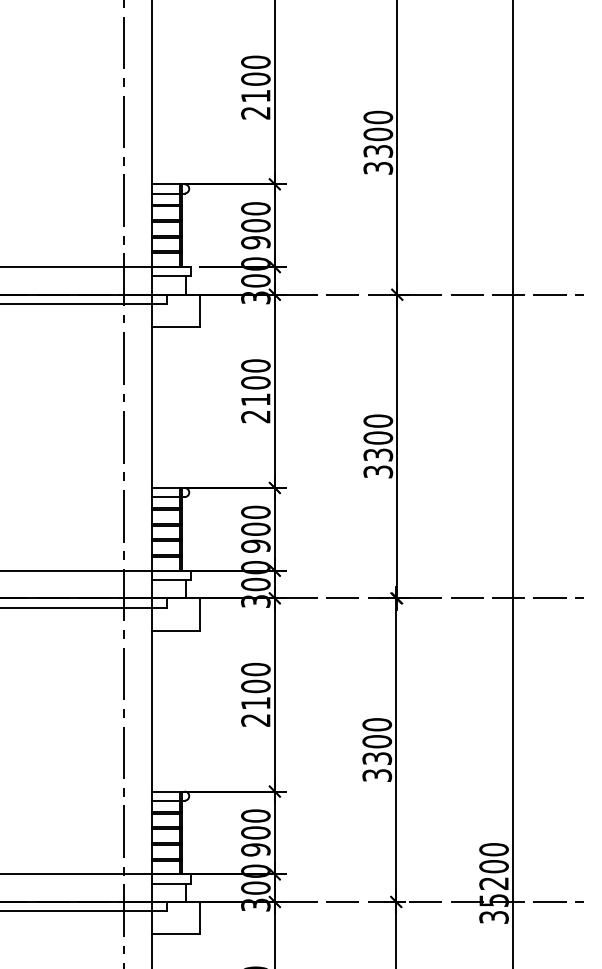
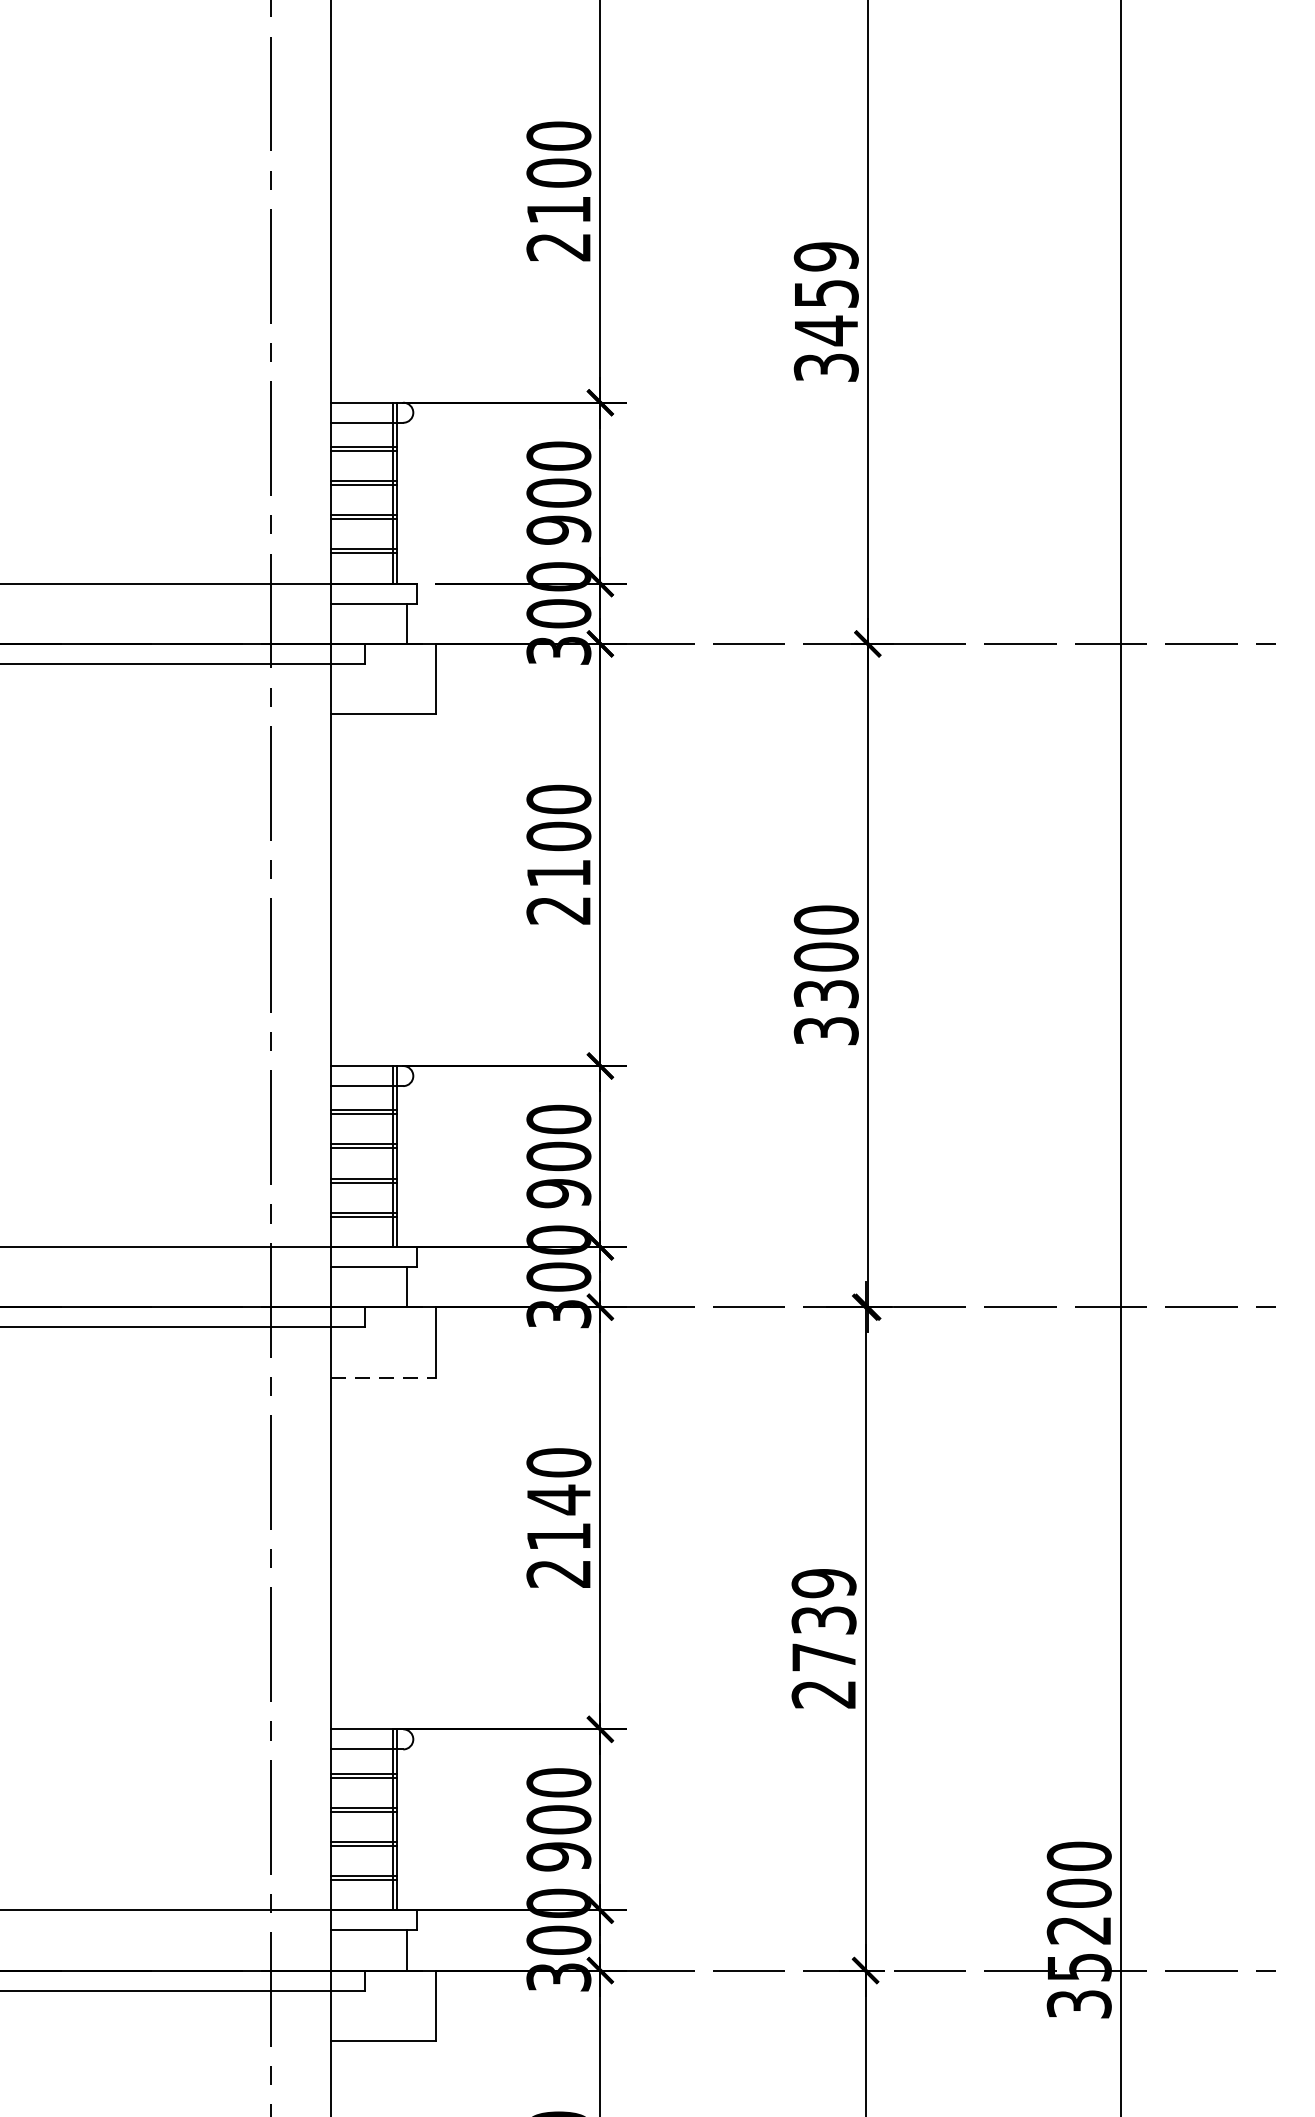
text: (378, 134) -> (826, 293), 3300 -> 3459
line: (176, 630) -> (385, 1377), solid -> dashed
text: (255, 686) -> (558, 1499), 2100 -> 2140
text: (377, 749) -> (824, 1637), 3300 -> 2739

